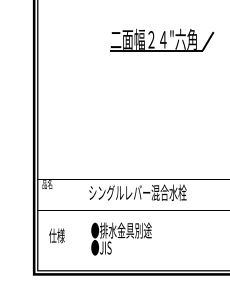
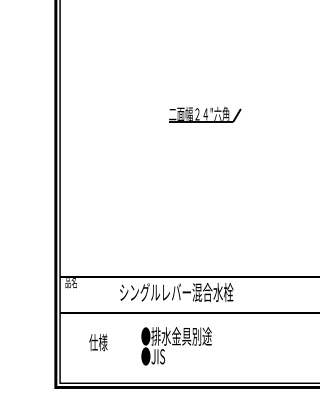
part: (161, 39) -> (204, 114), size x0.6
text: (57, 235) -> (98, 342), moved
text: (121, 239) -> (176, 346), moved

